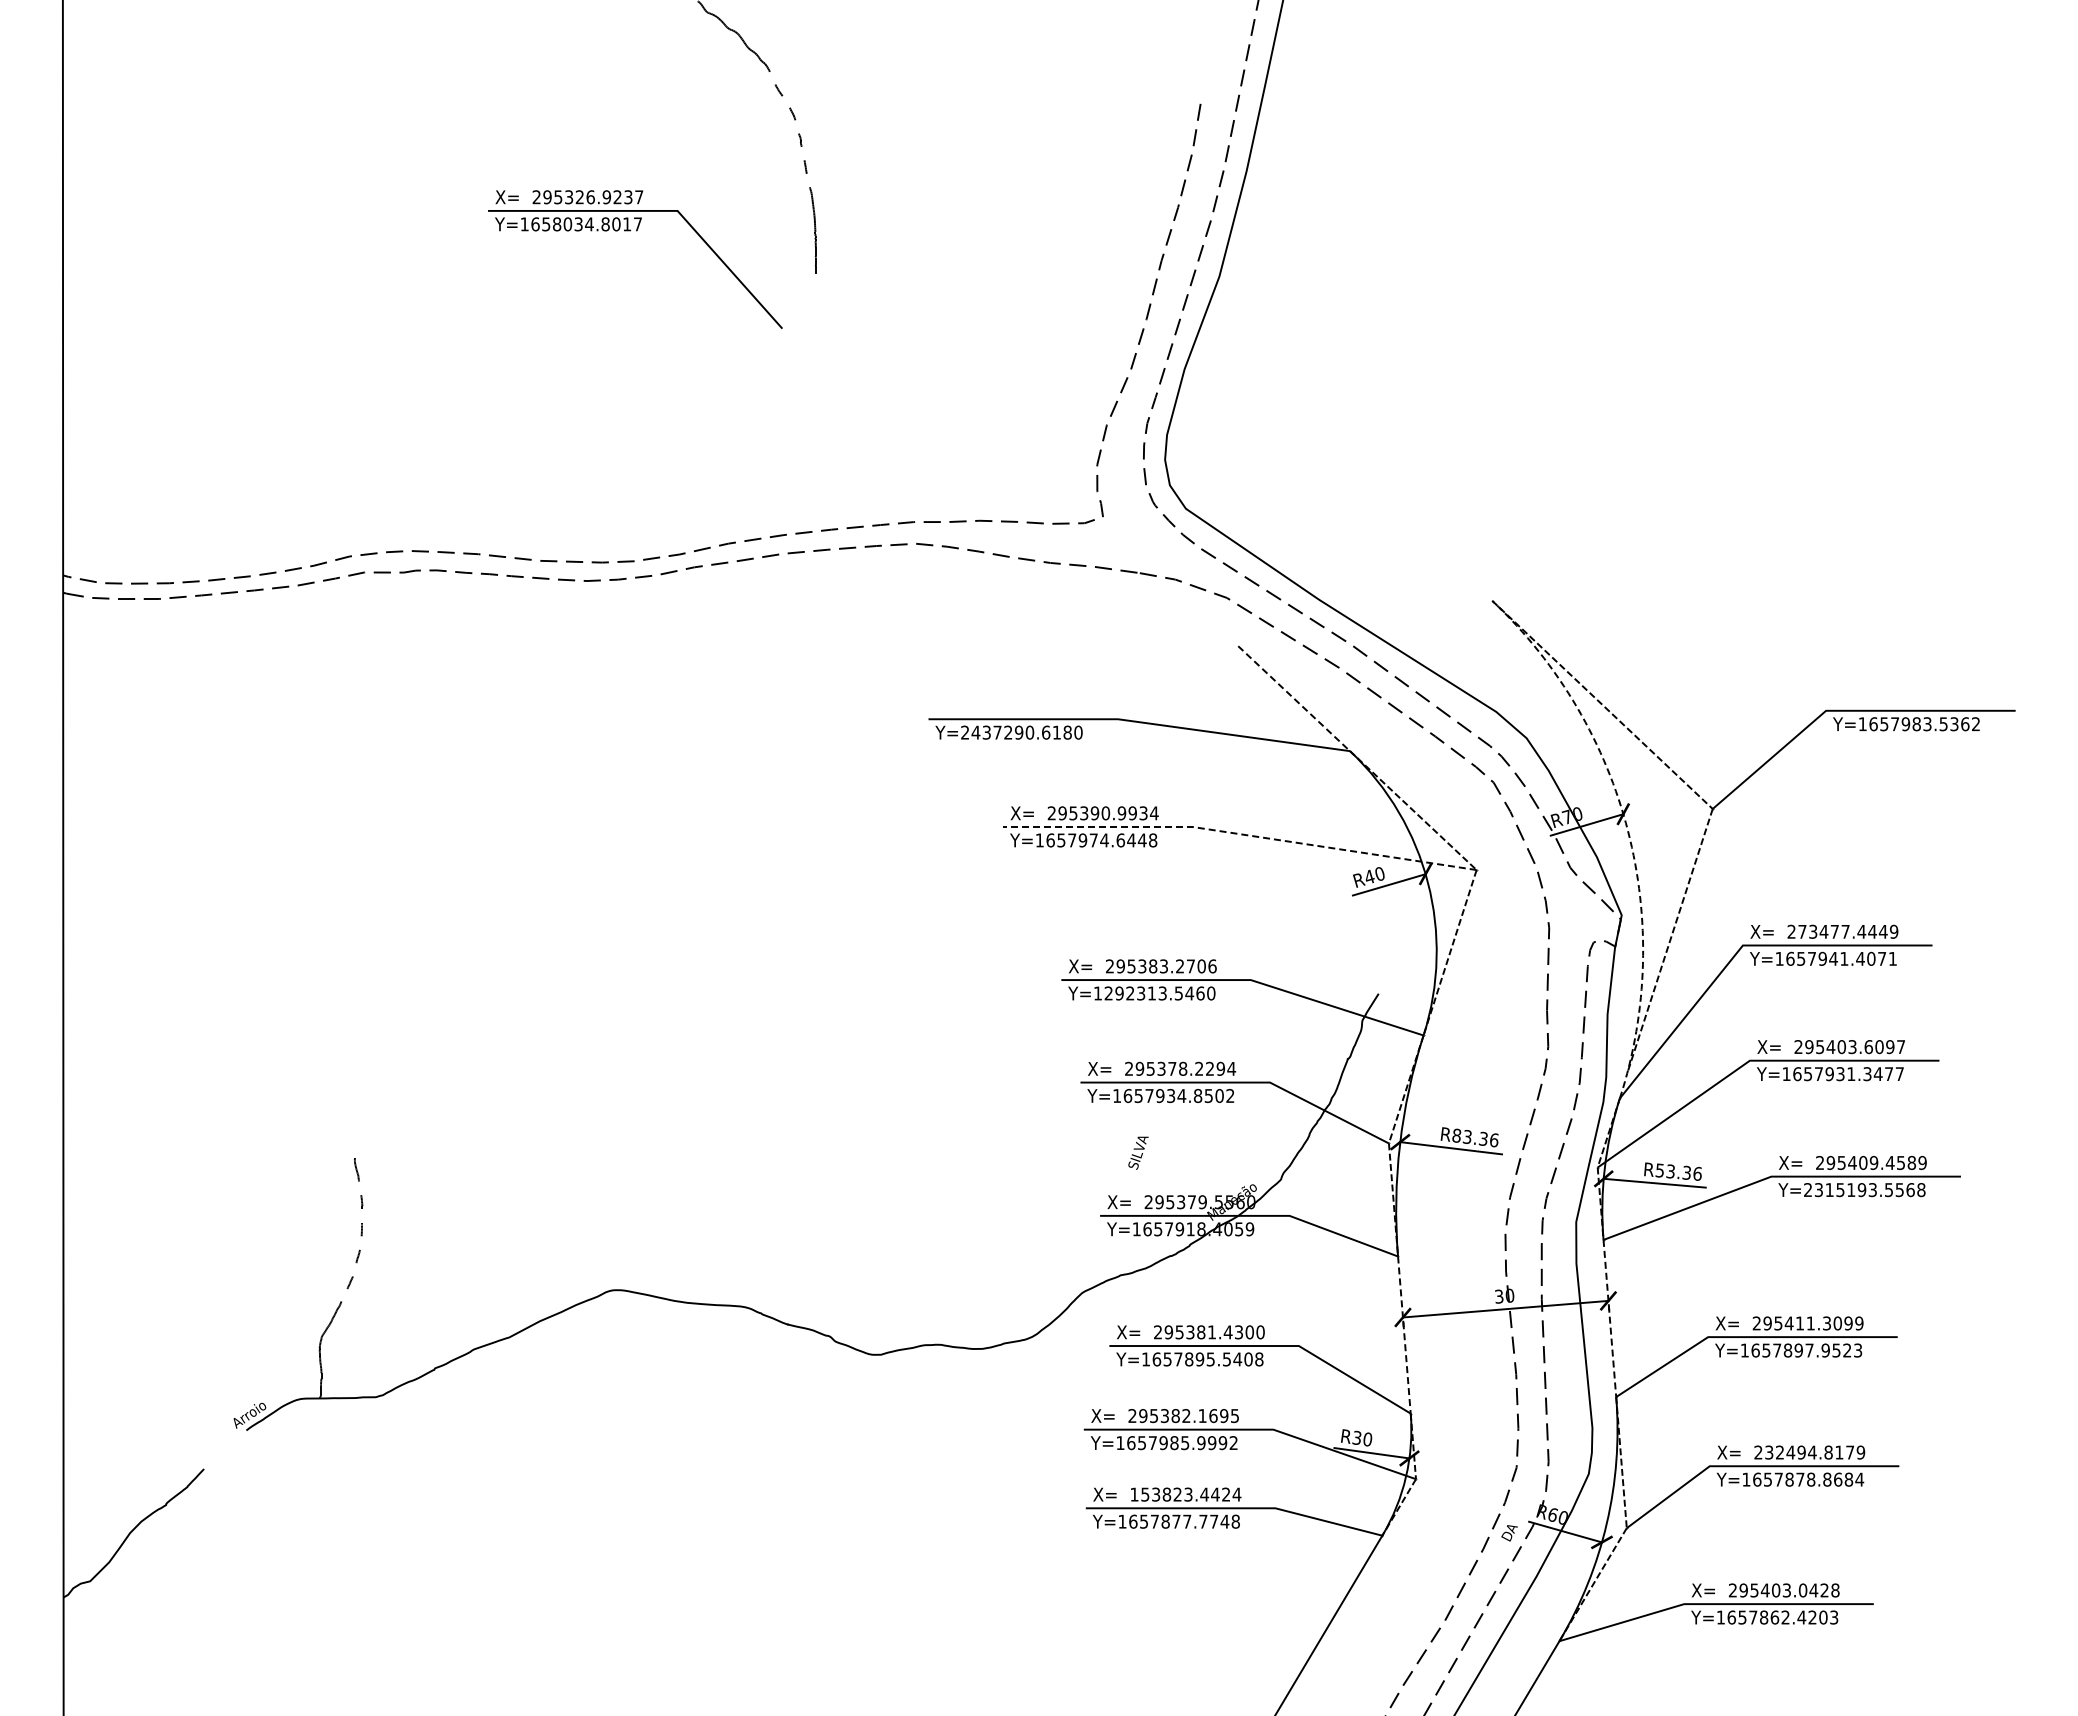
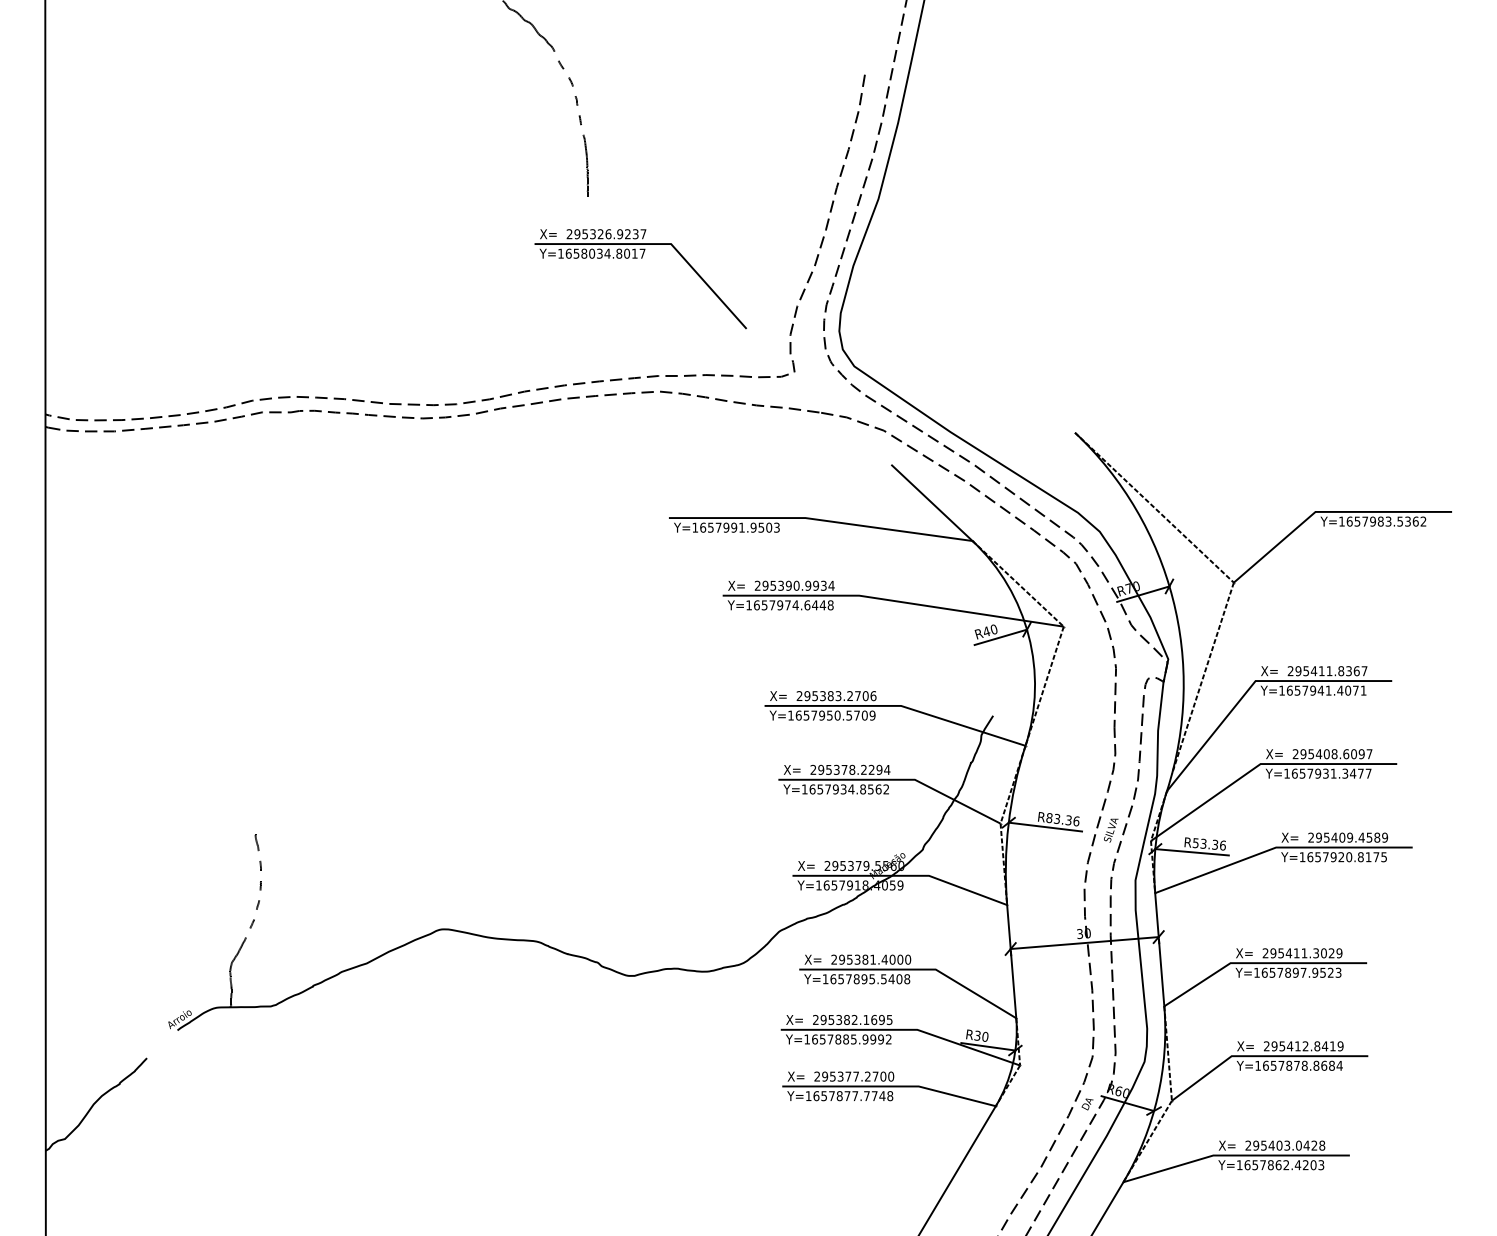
part: (636, 231) -> (641, 258), moved
line: (1294, 698) -> (932, 503), dashed -> solid
text: (1021, 732) -> (735, 527), Y=2437290.6180 -> Y=1657991.9503
arc: (1628, 831) -> (1173, 598), dashed -> solid
line: (1240, 834) -> (893, 601), dashed -> solid
text: (1848, 931) -> (1331, 670), 273477.4449 -> 295411.8367
text: (1159, 993) -> (835, 715), Y=1292313.5460 -> Y=1657950.5709
text: (1852, 1047) -> (1334, 754), 295403.6097 -> 295408.6097
text: (1219, 1095) -> (878, 789), Y=1657934.8502 -> Y=1657934.8562
text: (1138, 1152) -> (1111, 830), moved
text: (1864, 1190) -> (1343, 857), Y=2315193.5568 -> Y=1657920.8175
line: (1609, 1318) -> (1159, 949), dashed -> solid
text: (1848, 1323) -> (1331, 953), 295411.3099 -> 295411.3029
text: (1238, 1332) -> (892, 959), 295381.4300 -> 295381.4000
line: (1404, 1335) -> (1011, 961), dashed -> solid
text: (1163, 1443) -> (838, 1039), Y=1657985.9992 -> Y=1657885.9992
text: (1809, 1452) -> (1303, 1046), 232494.8179 -> 295412.8419
text: (1185, 1494) -> (854, 1076), 153823.4424 -> 295377.2700

